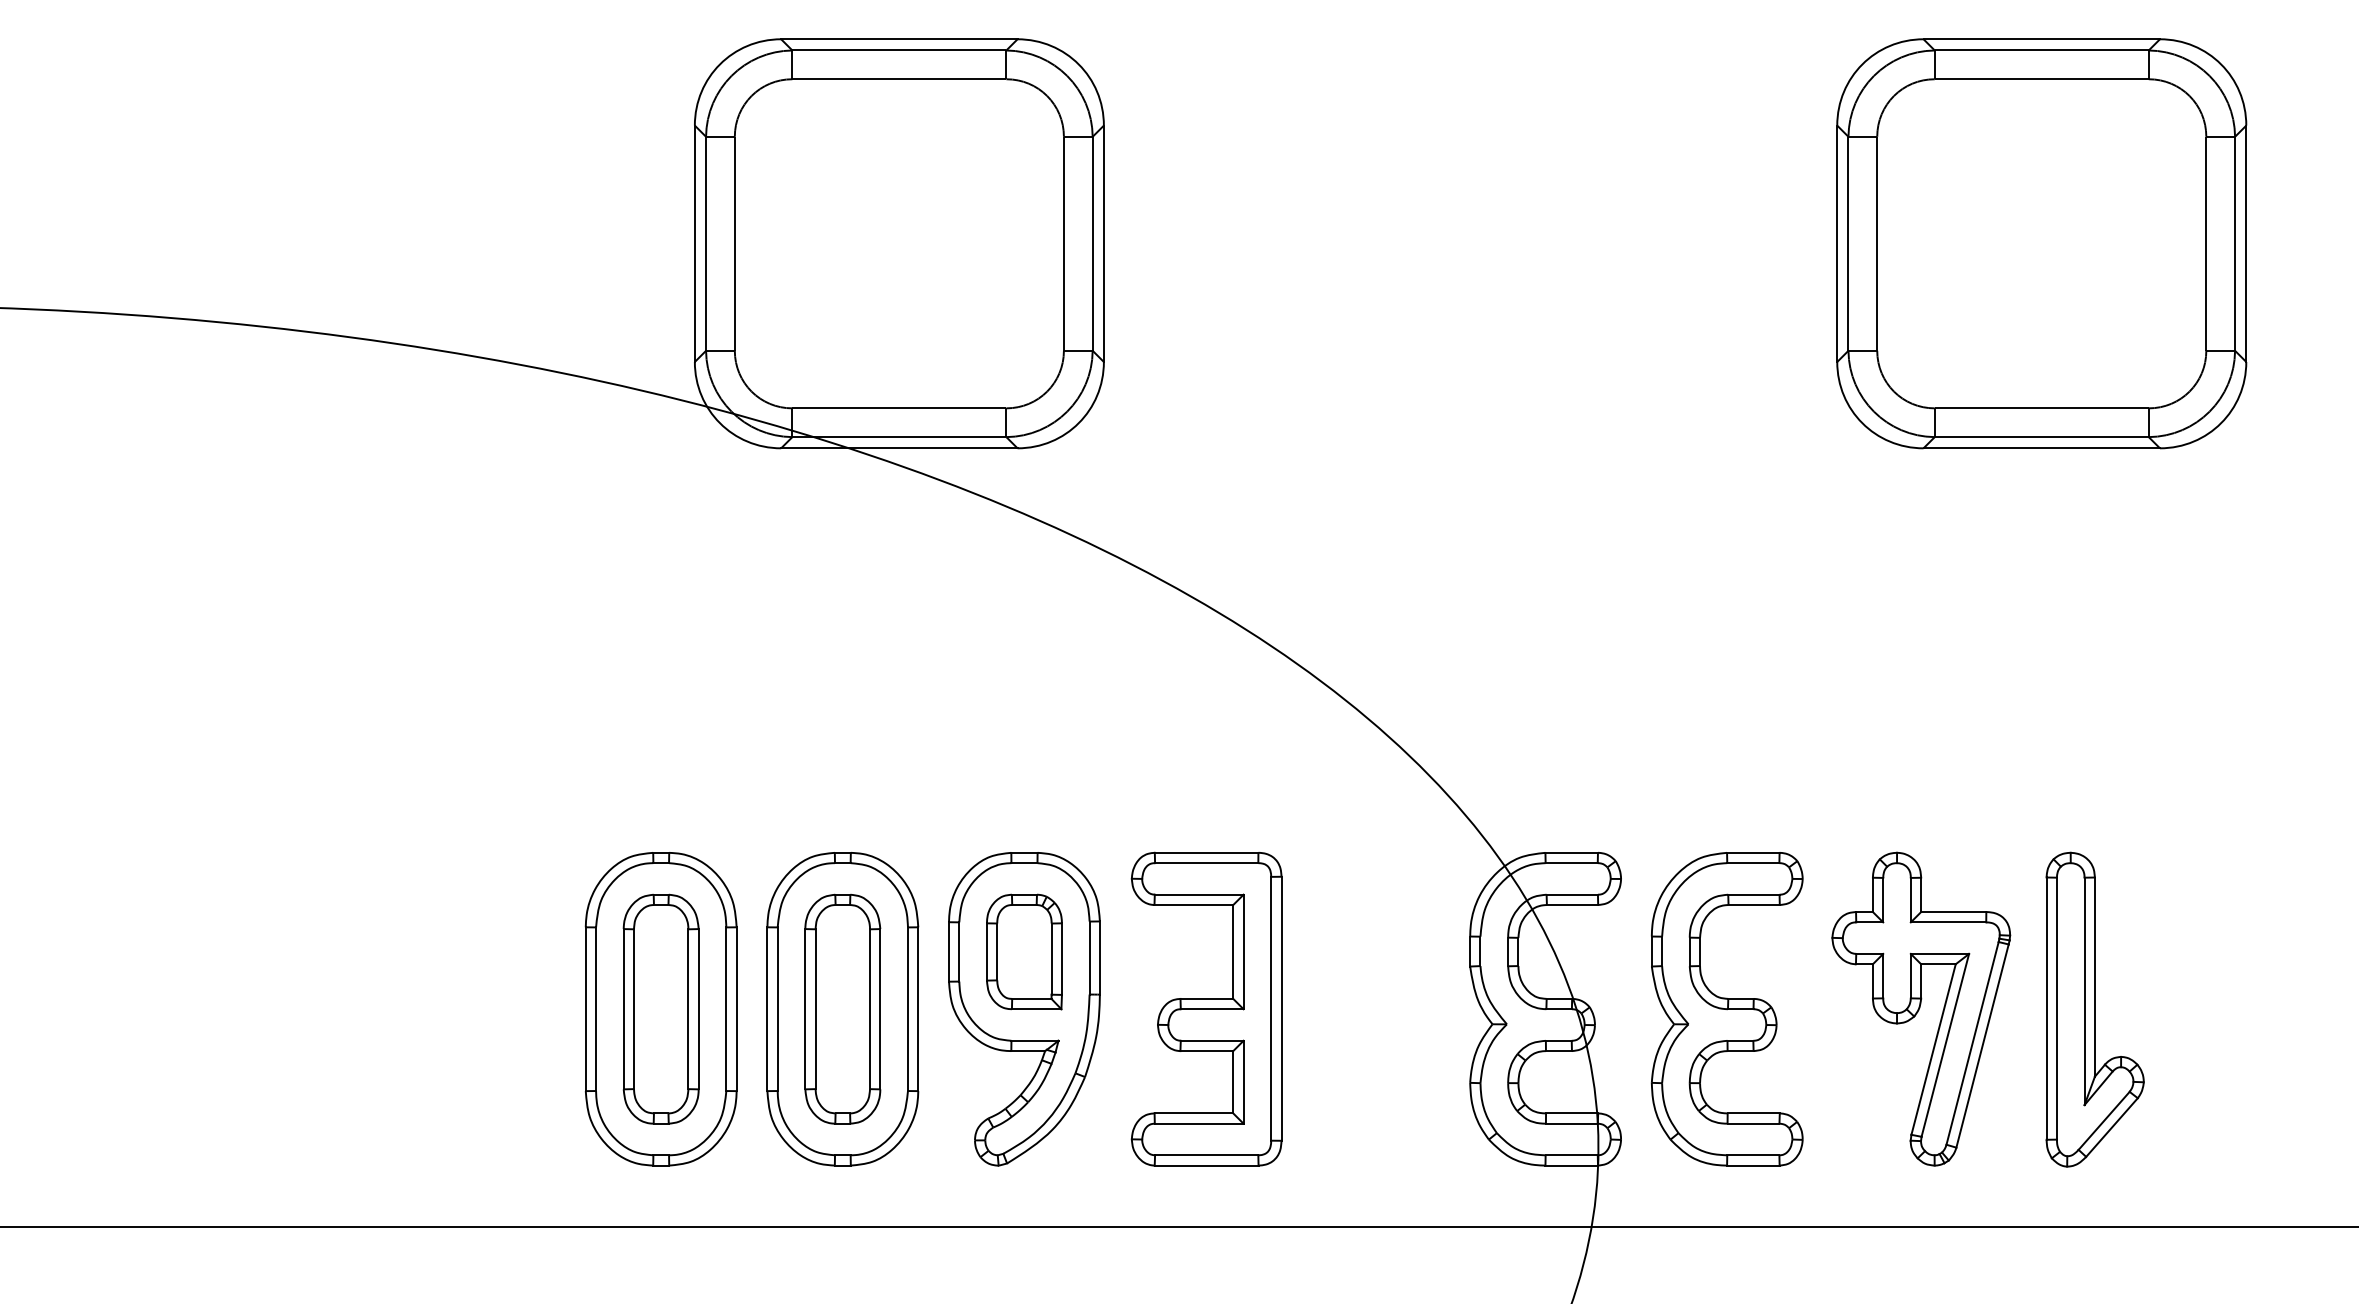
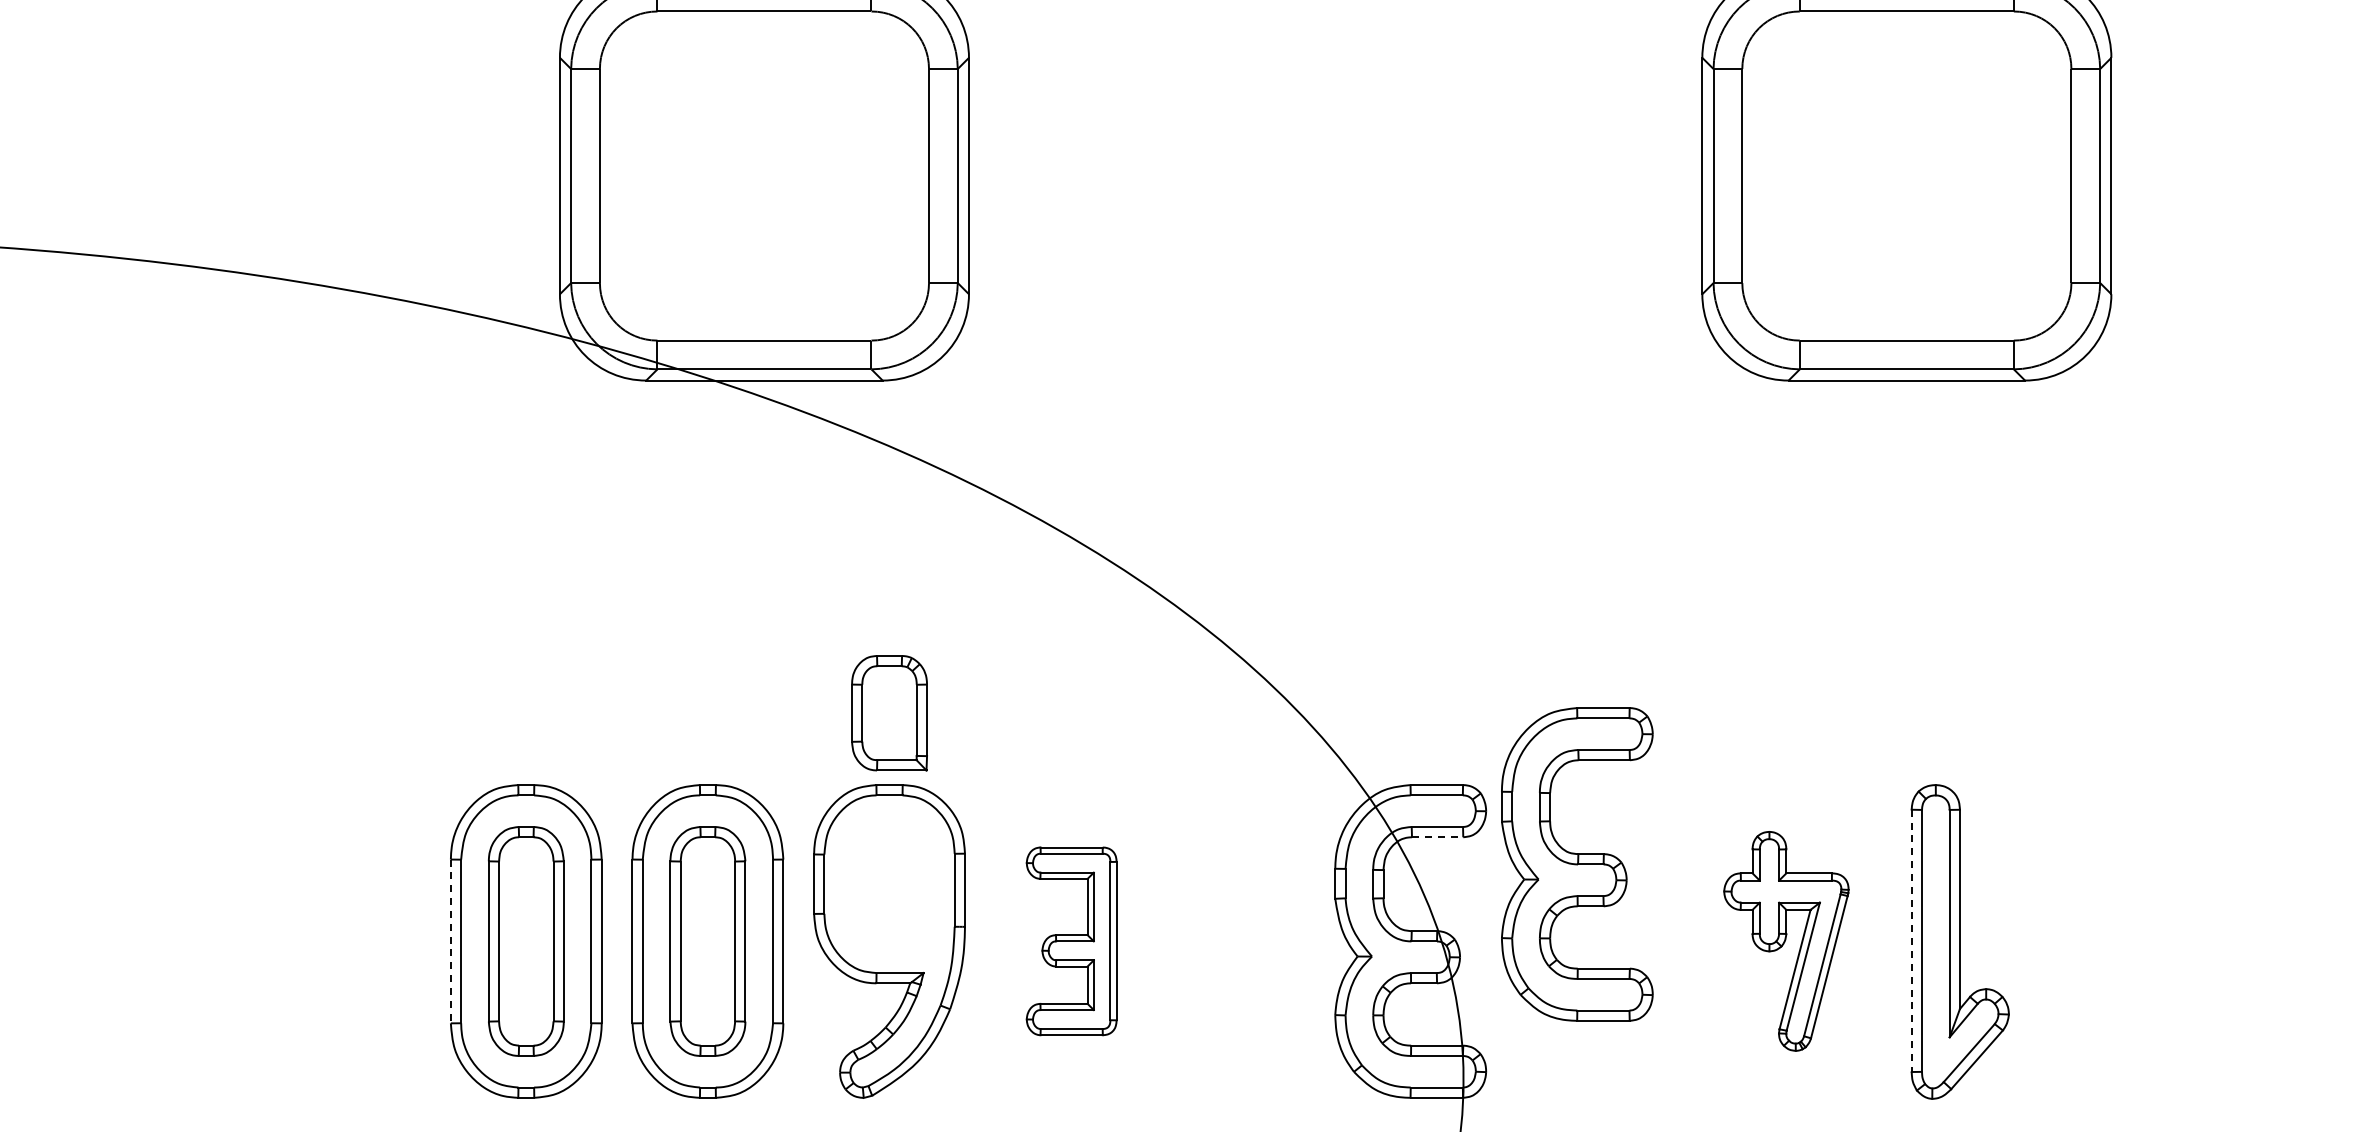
line: (1572, 905) -> (1437, 837), solid -> dashed
part: (1024, 951) -> (889, 712), moved
part: (1206, 1008) -> (1071, 940), size x0.6
part: (1921, 1008) -> (1786, 940), size x0.7
line: (585, 1009) -> (450, 941), solid -> dashed
part: (1726, 1009) -> (1576, 864), moved
line: (2046, 1009) -> (1911, 941), solid -> dashed

